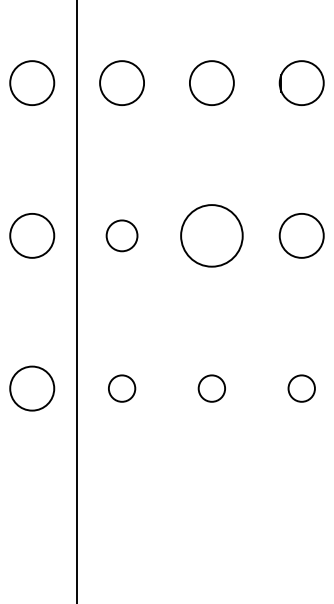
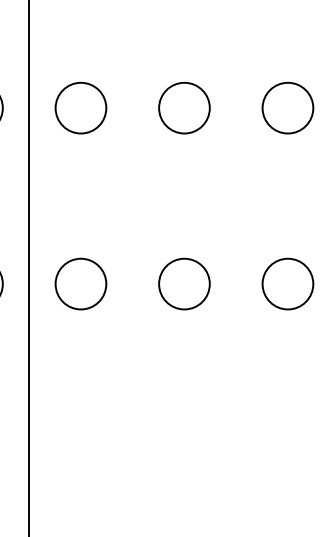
circle: (122, 235) -> (81, 107), size x1.43
circle: (211, 235) -> (183, 107), size x0.71
circle: (122, 388) -> (81, 283), size x1.67
circle: (211, 388) -> (183, 283), size x1.67
circle: (301, 388) -> (287, 283), size x1.67

